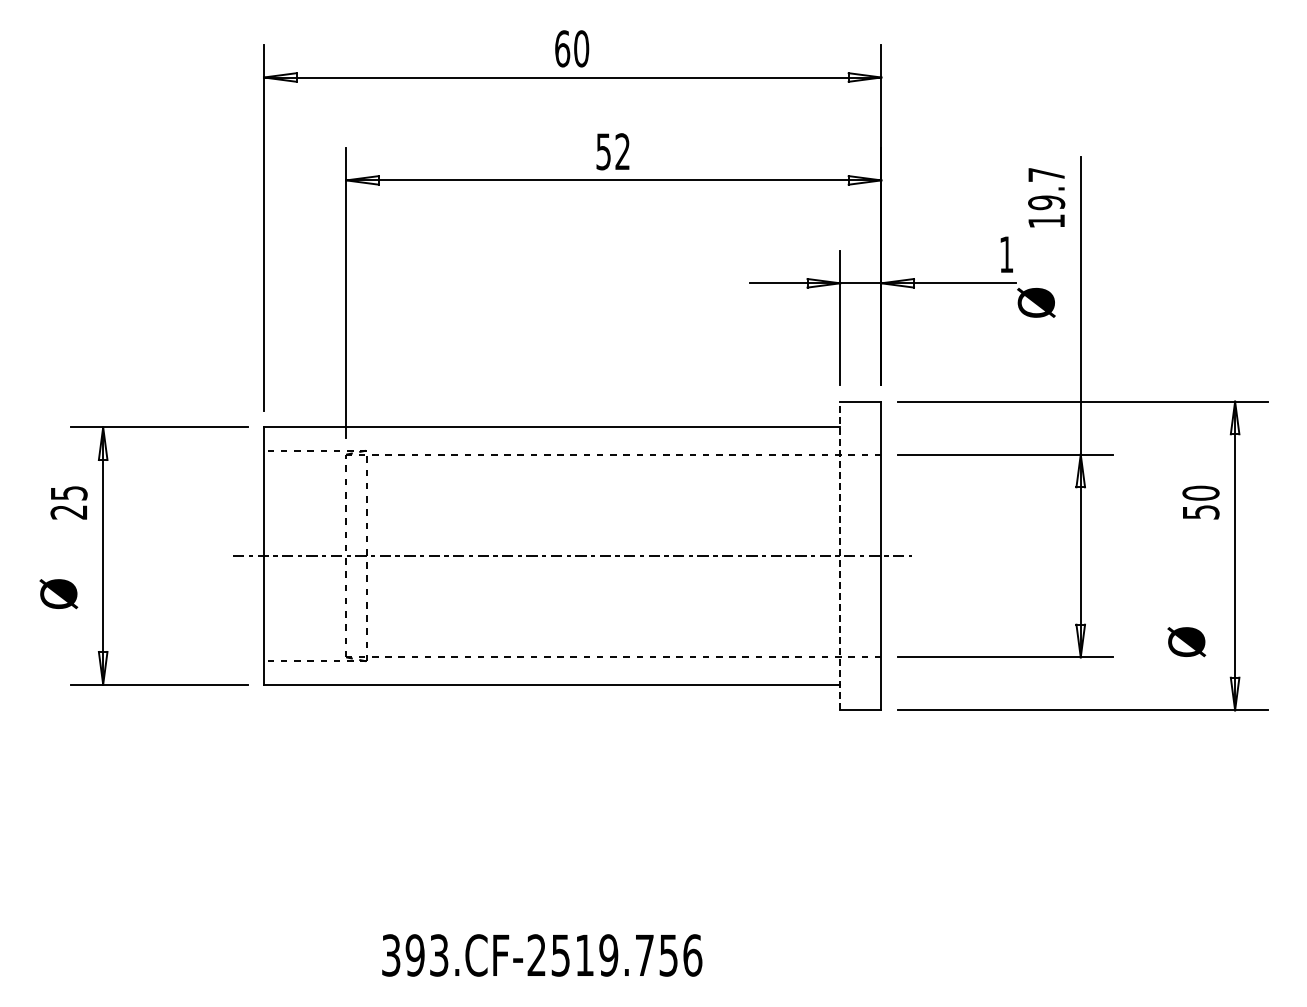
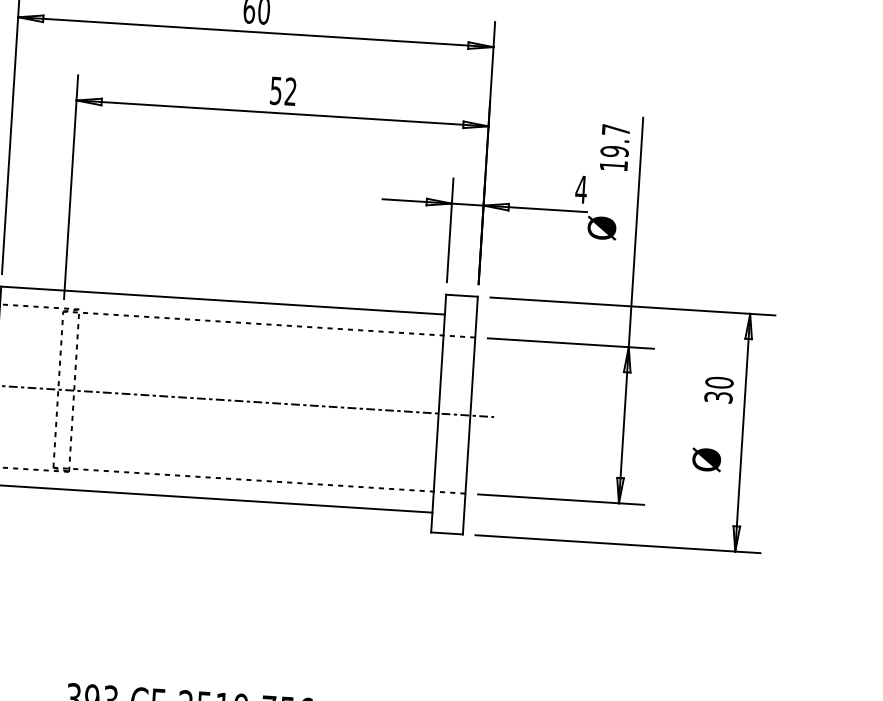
text: (1006, 254) -> (581, 189), 1 -> 4
text: (1200, 512) -> (718, 397), 50 -> 30
line: (840, 555) -> (438, 413), dashed -> solid
text: (1186, 642) -> (706, 460), moved

